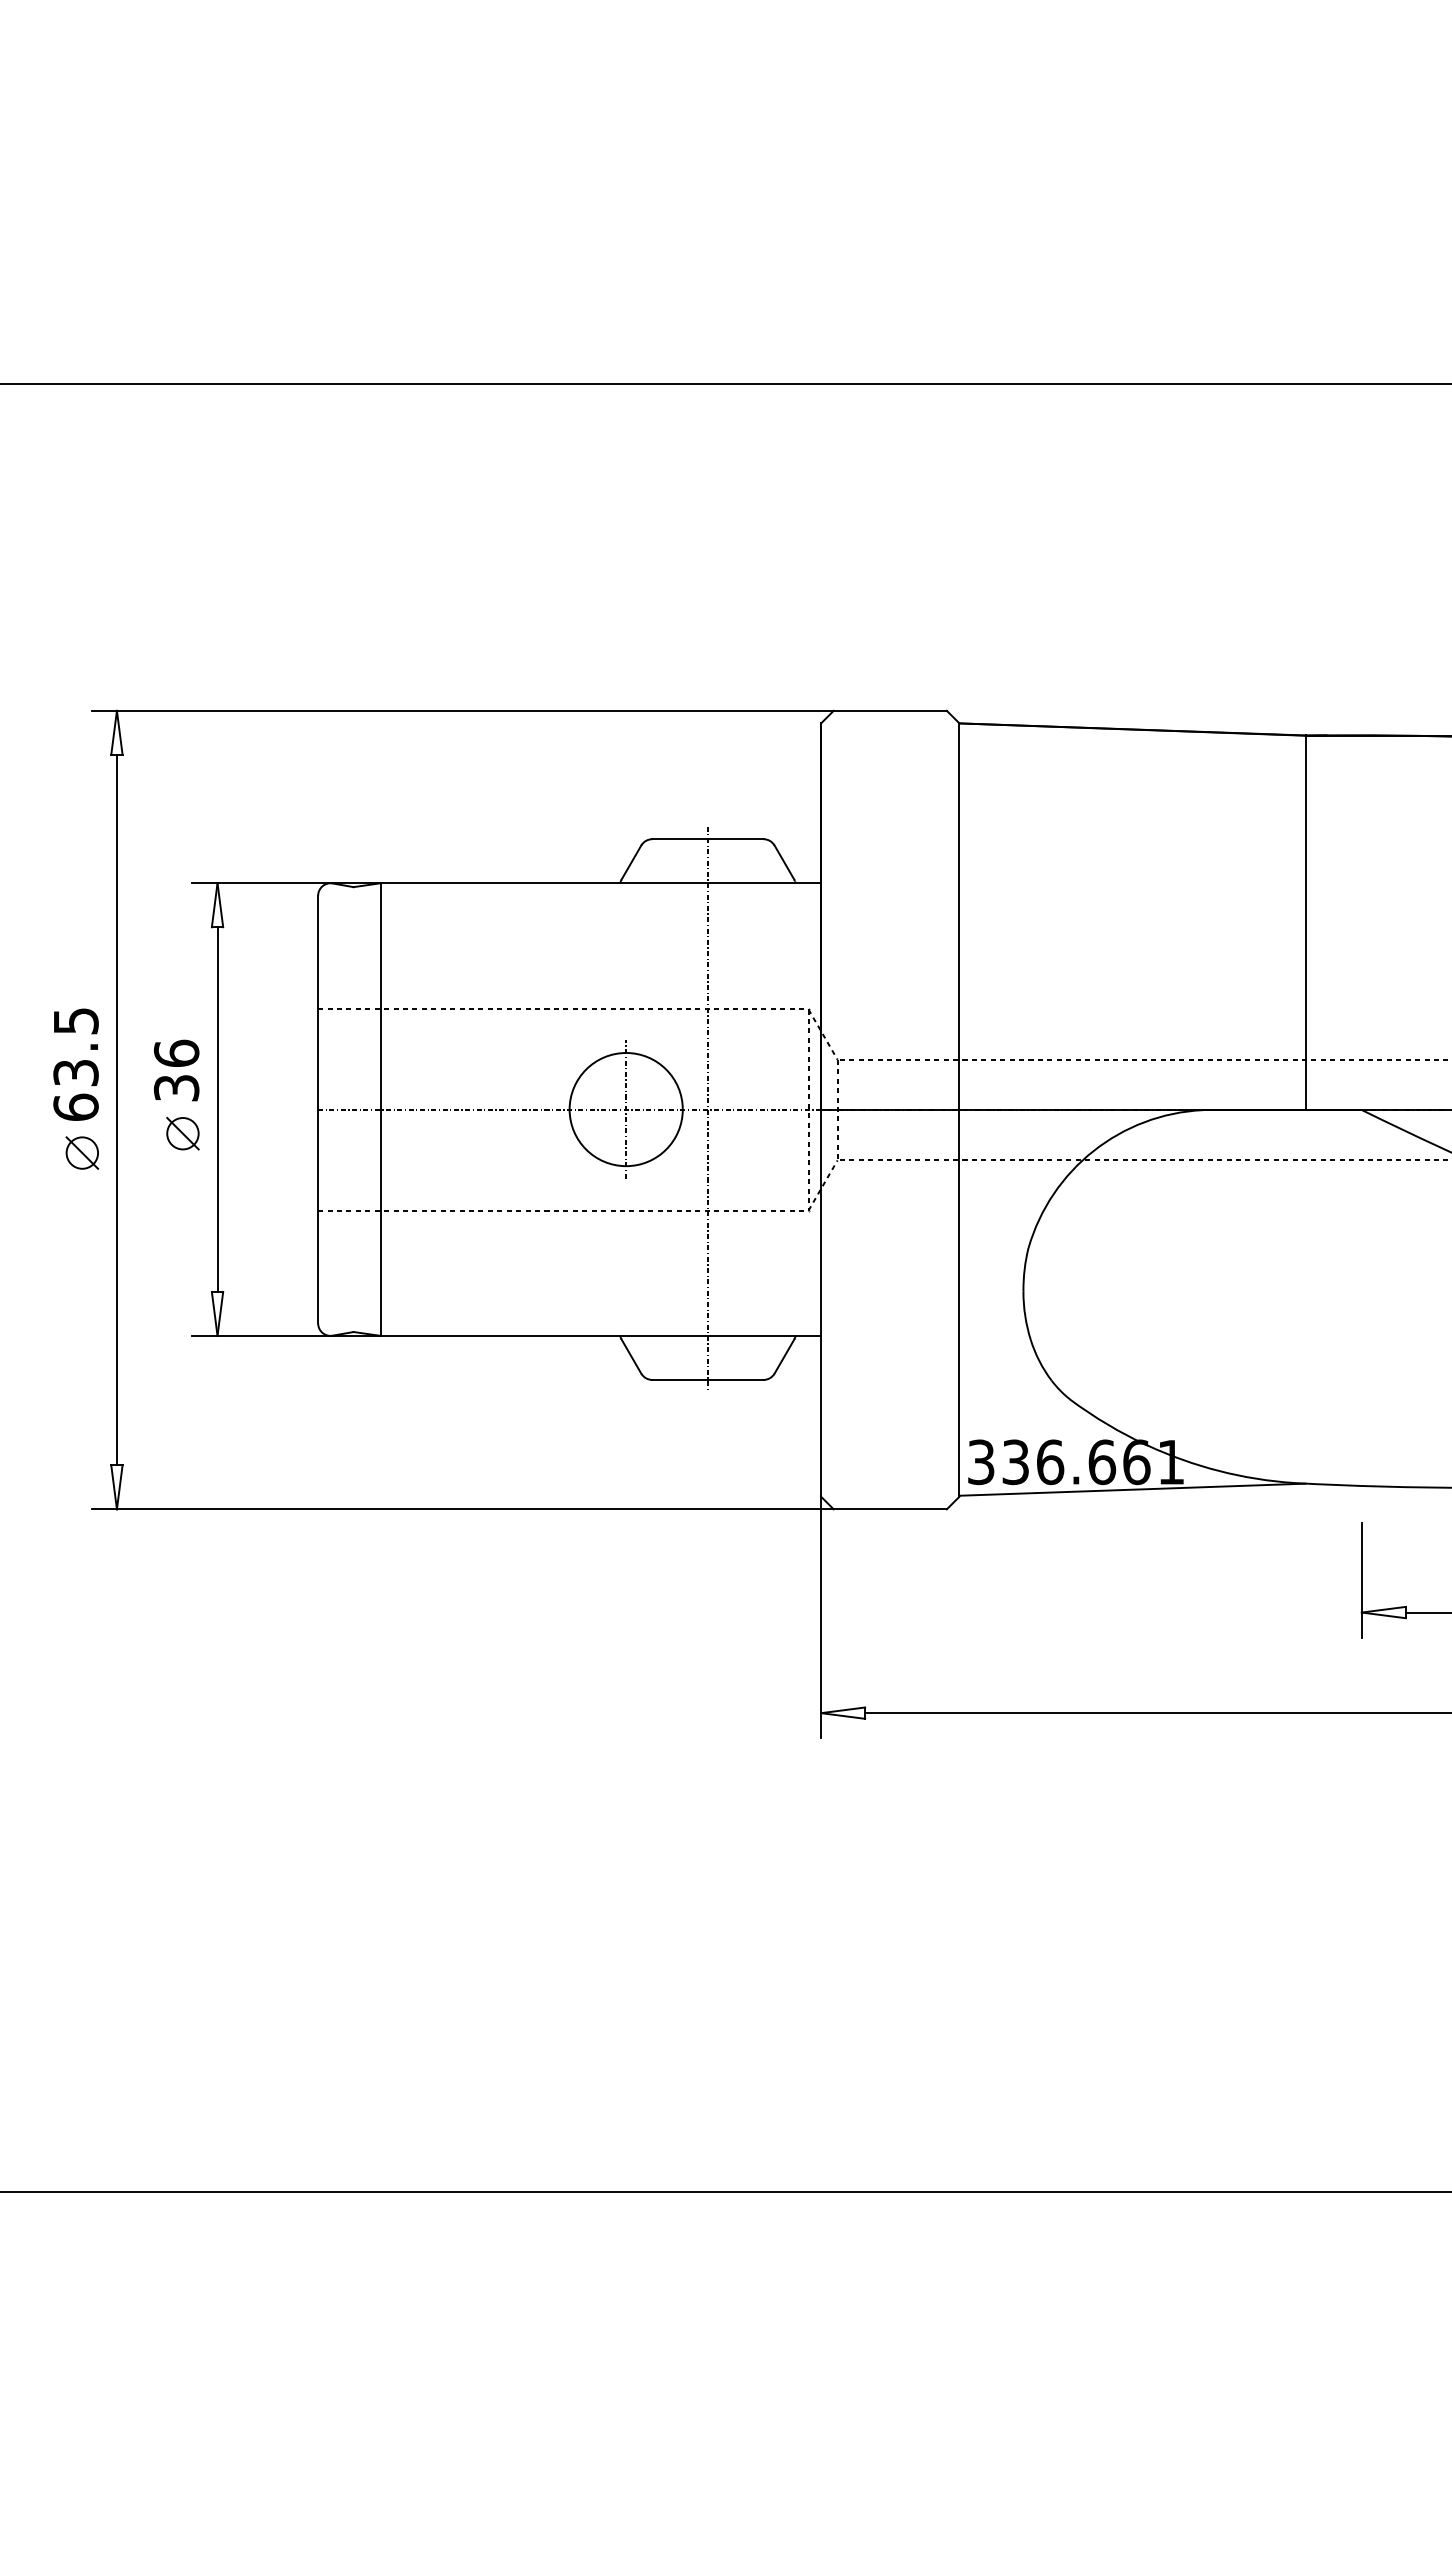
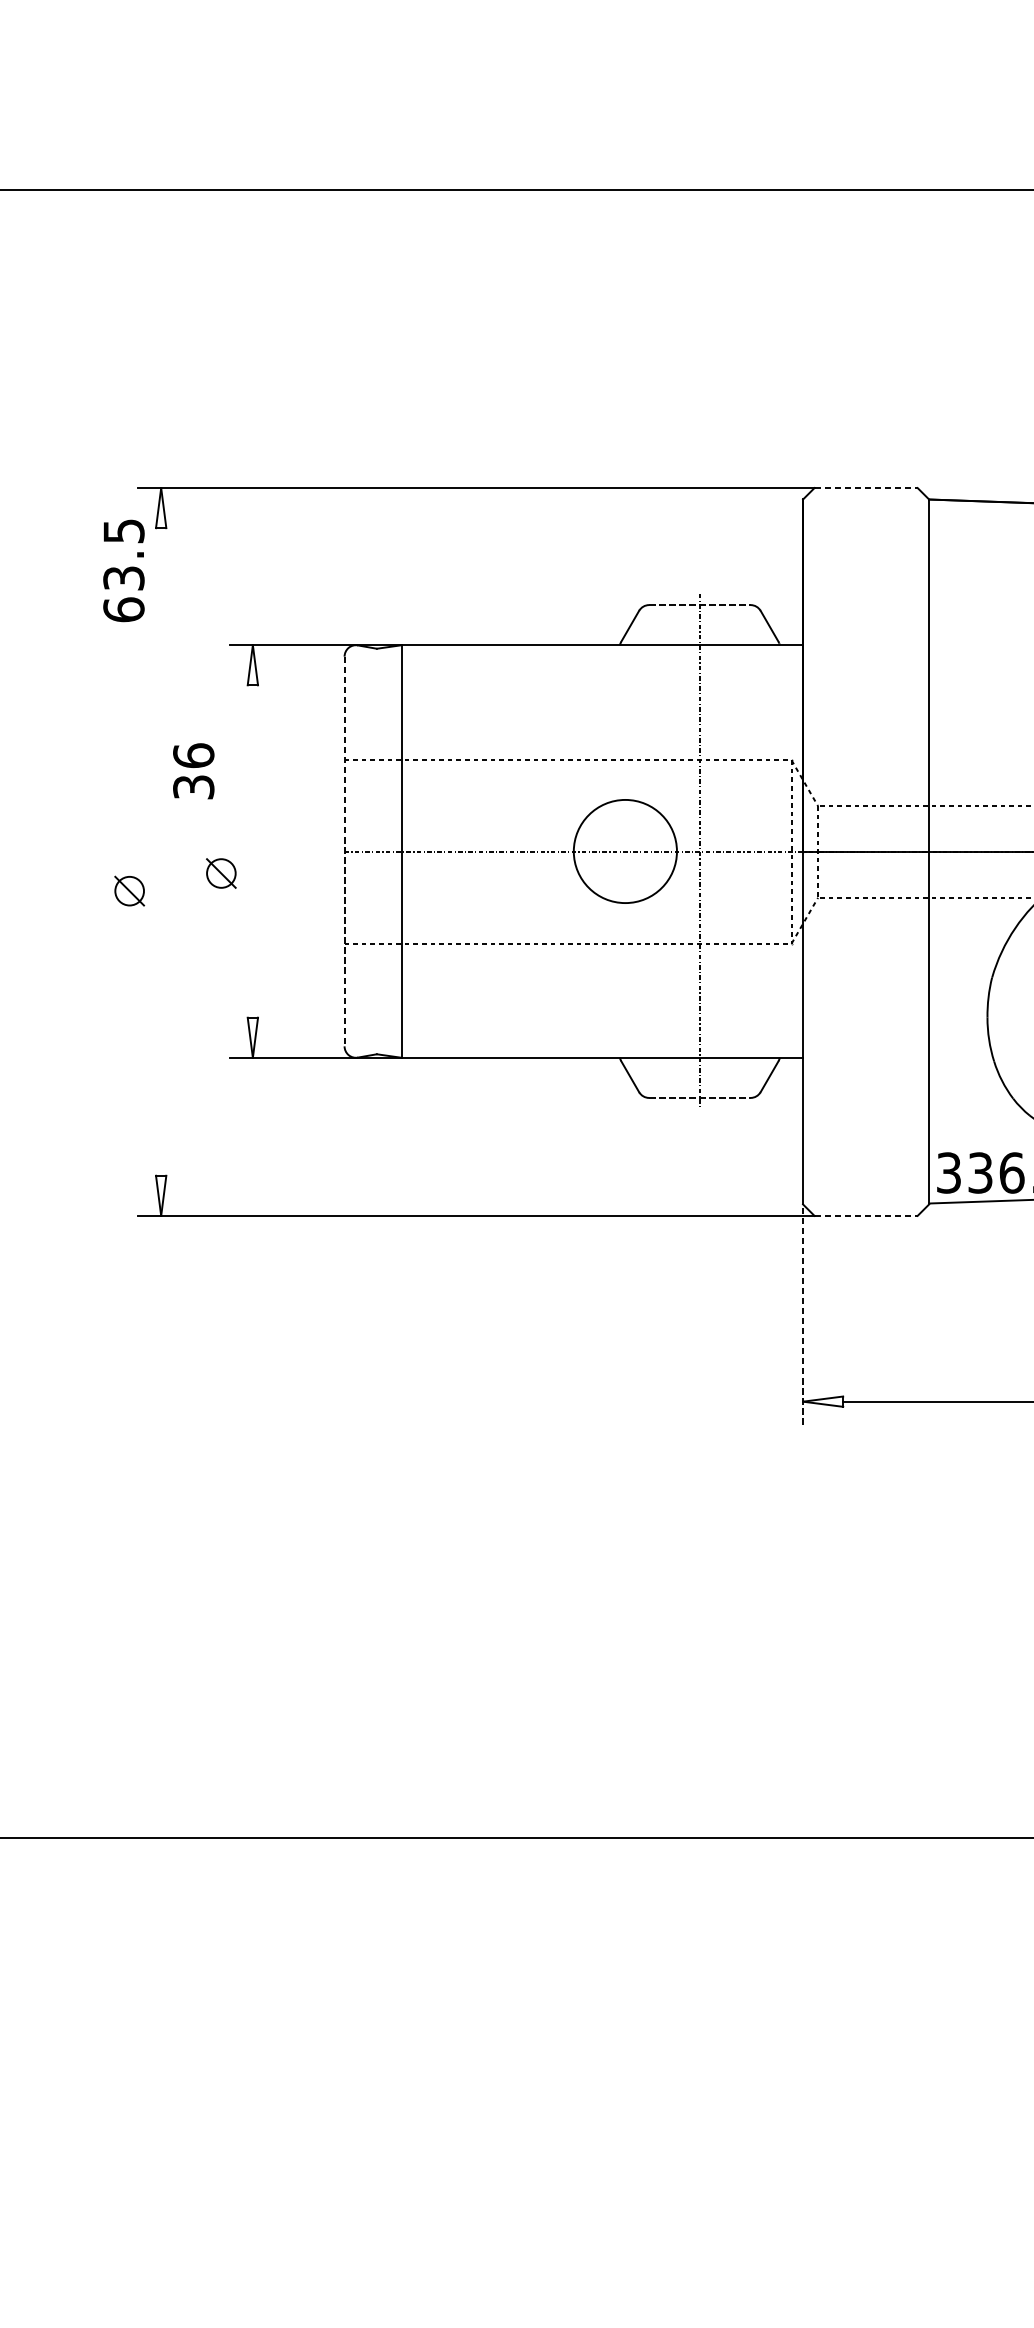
line: (890, 710) -> (866, 487), solid -> dashed
line: (707, 839) -> (699, 605), solid -> dashed
text: (75, 1064) -> (123, 570), moved
text: (176, 1070) -> (193, 771), moved
line: (116, 1109) -> (160, 851), removed
line: (217, 1109) -> (252, 851), removed
line: (318, 1109) -> (344, 851), solid -> dashed
line: (626, 1109) -> (625, 851), removed
line: (707, 1379) -> (699, 1097), solid -> dashed
line: (890, 1509) -> (866, 1216), solid -> dashed
line: (821, 1616) -> (803, 1313), solid -> dashed

